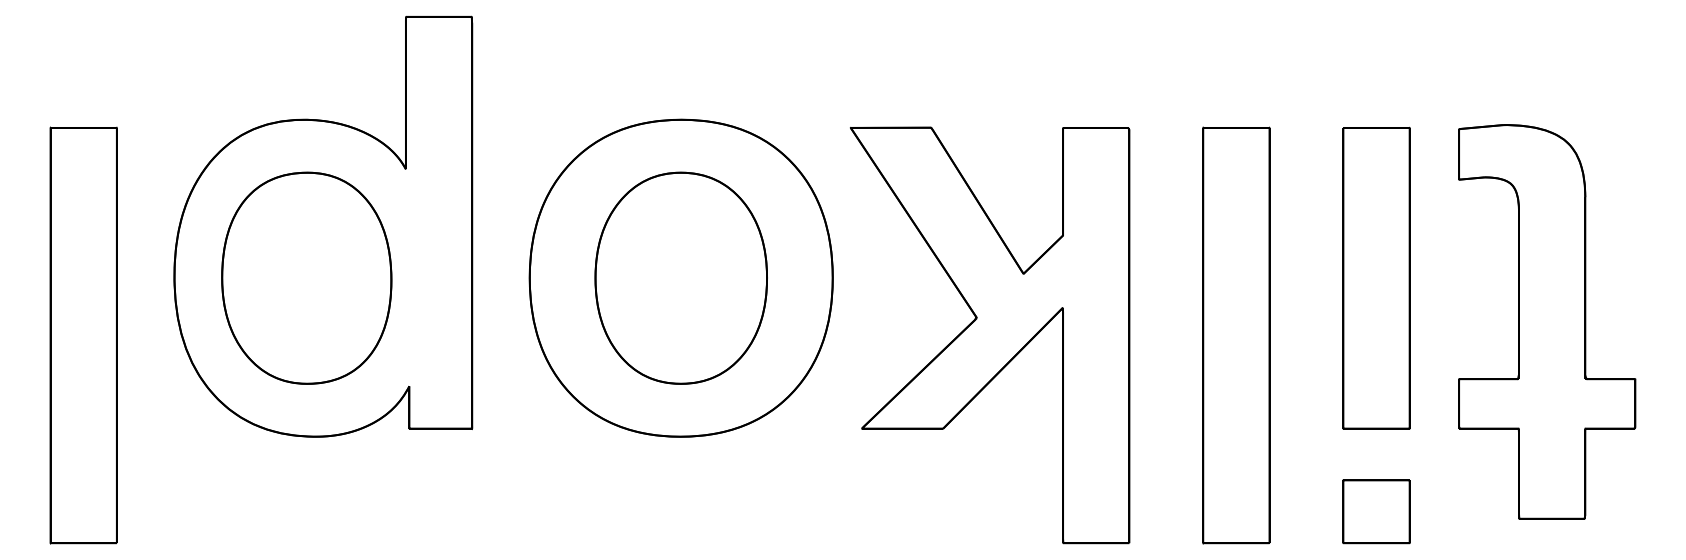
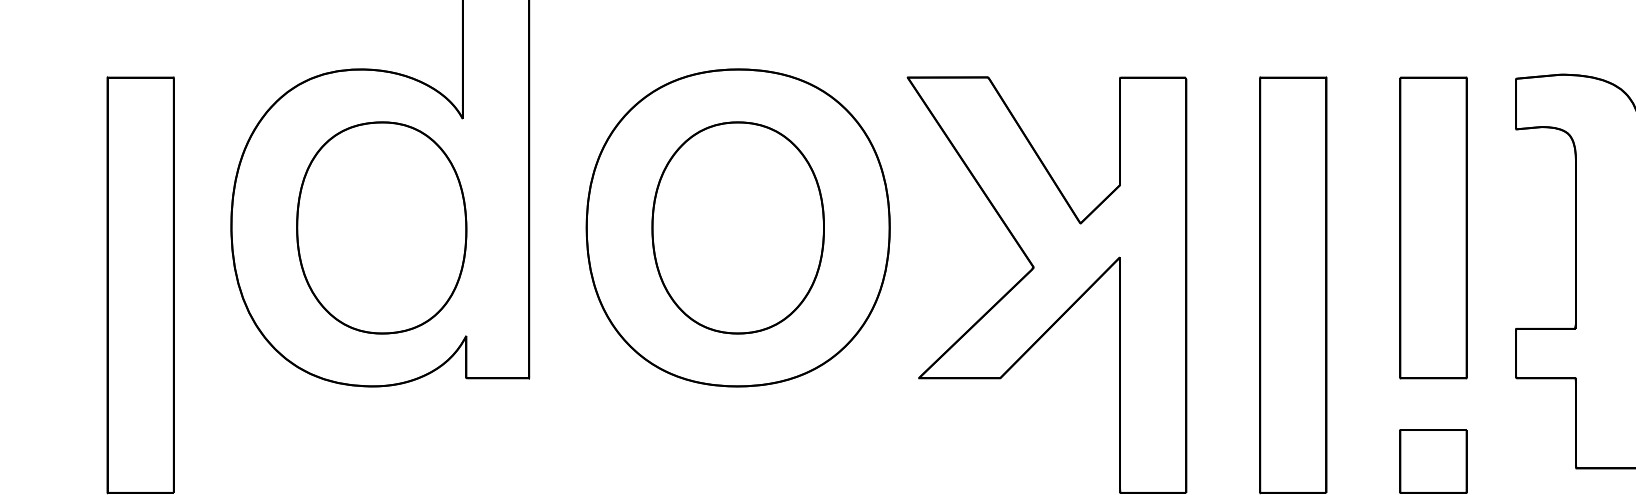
part: (306, 277) -> (381, 227), moved

